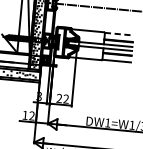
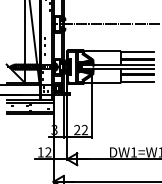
line: (119, 33) -> (137, 51), dashed -> solid

